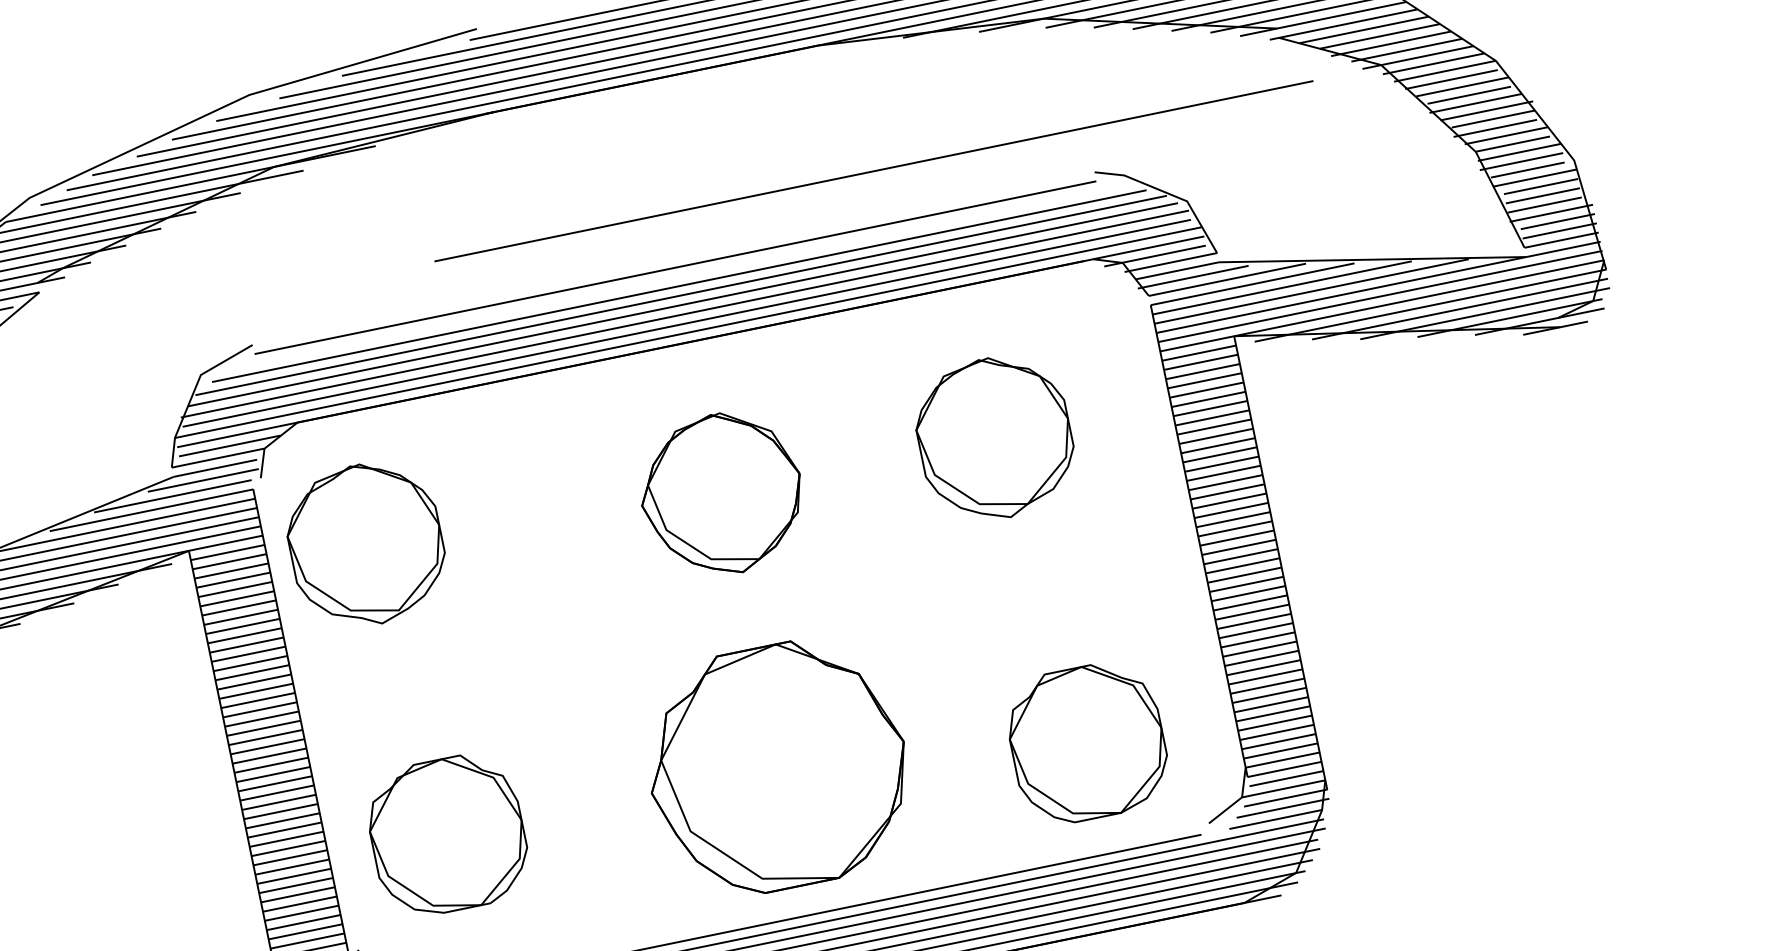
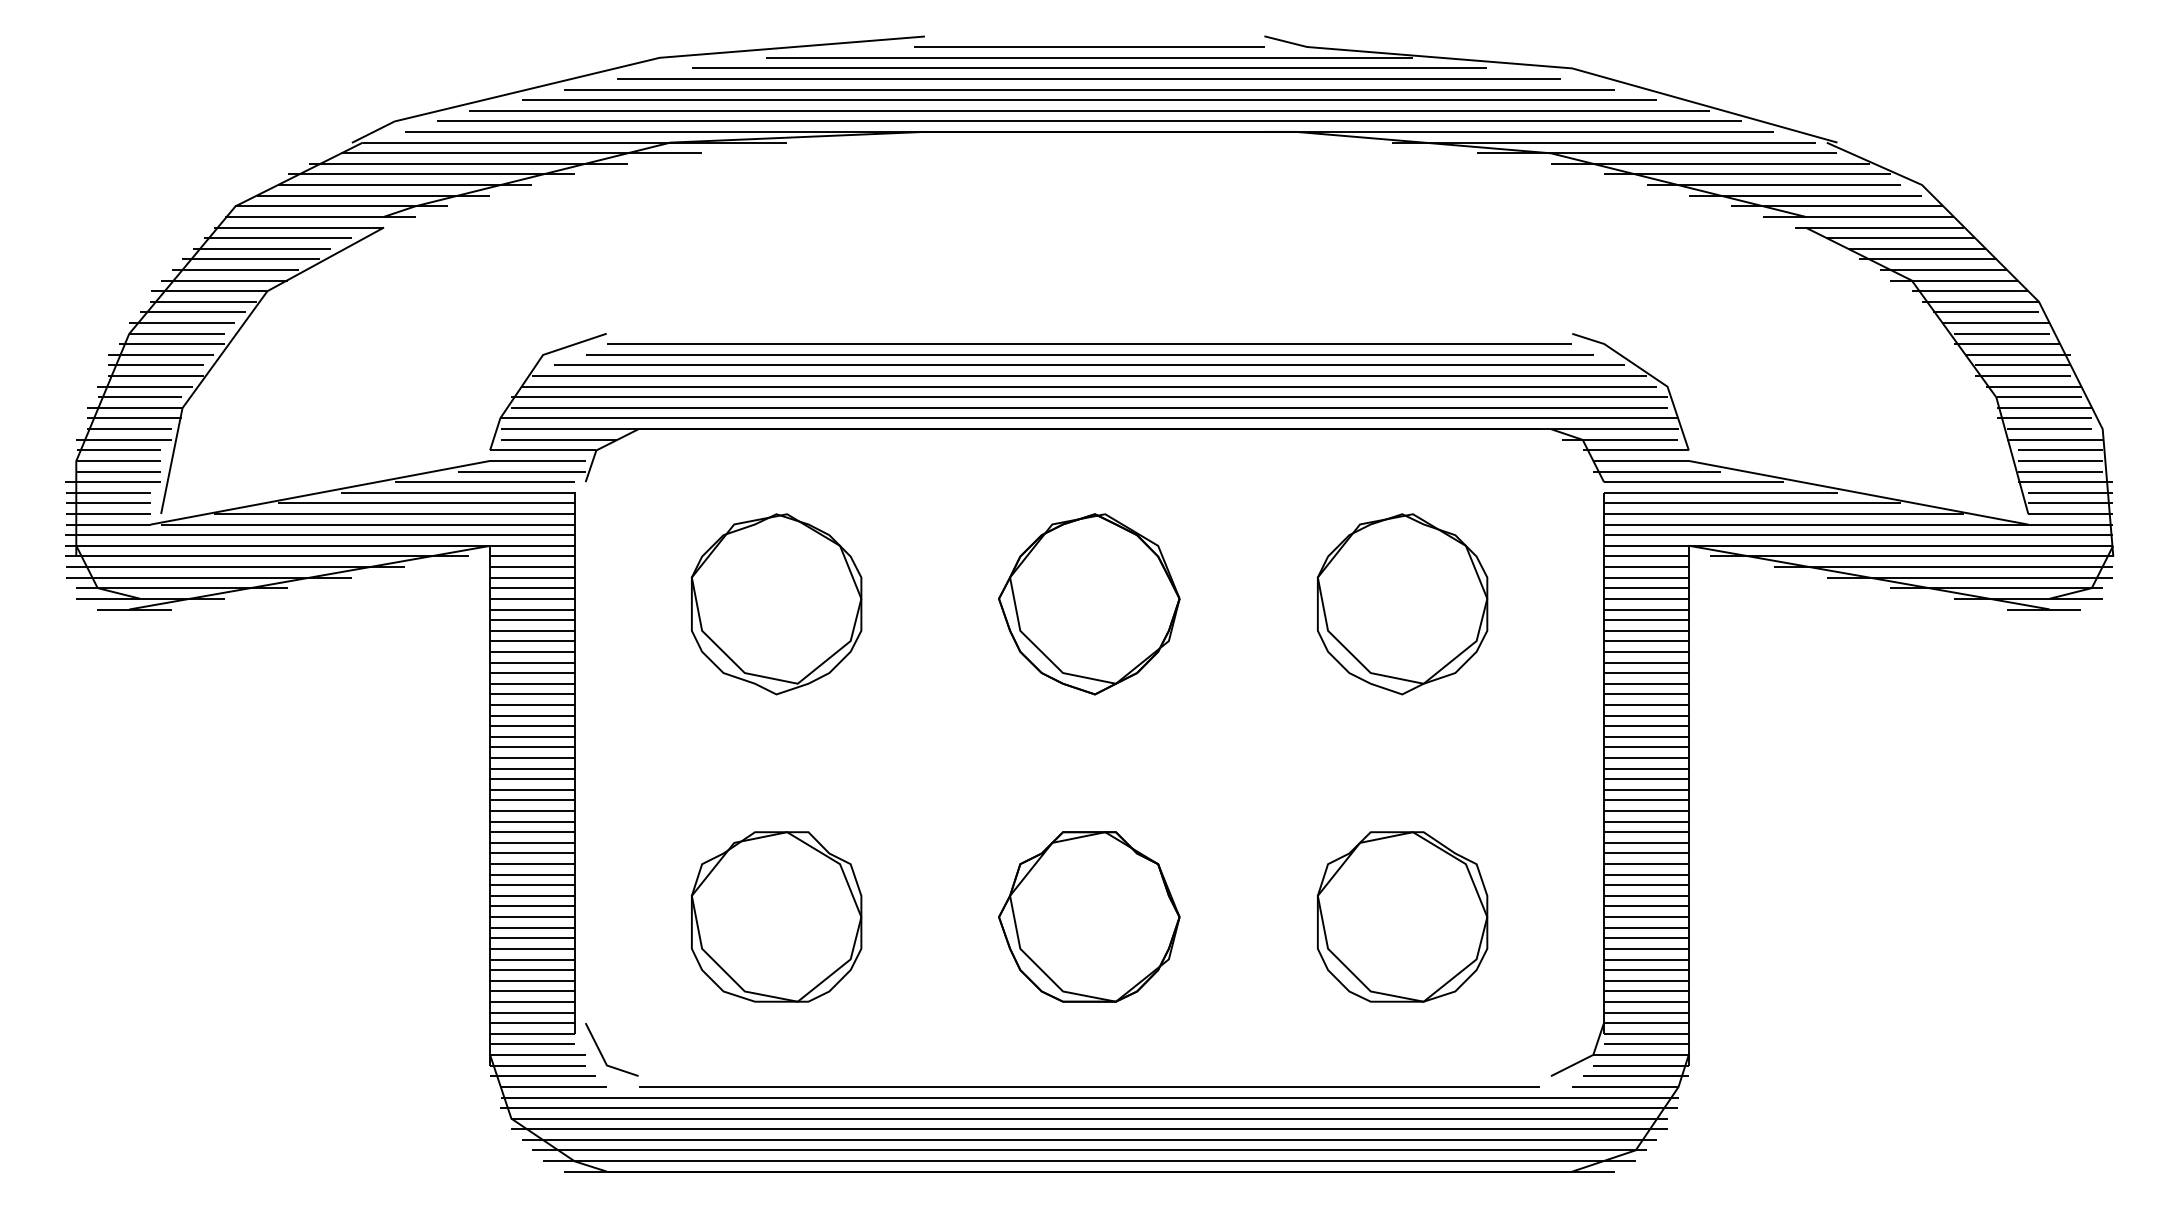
line: (873, 171) -> (1089, 354), moved
part: (366, 545) -> (776, 604), moved
part: (1087, 742) -> (1402, 916), moved
part: (777, 766) -> (1089, 916), size x0.62
part: (447, 834) -> (776, 916), moved

